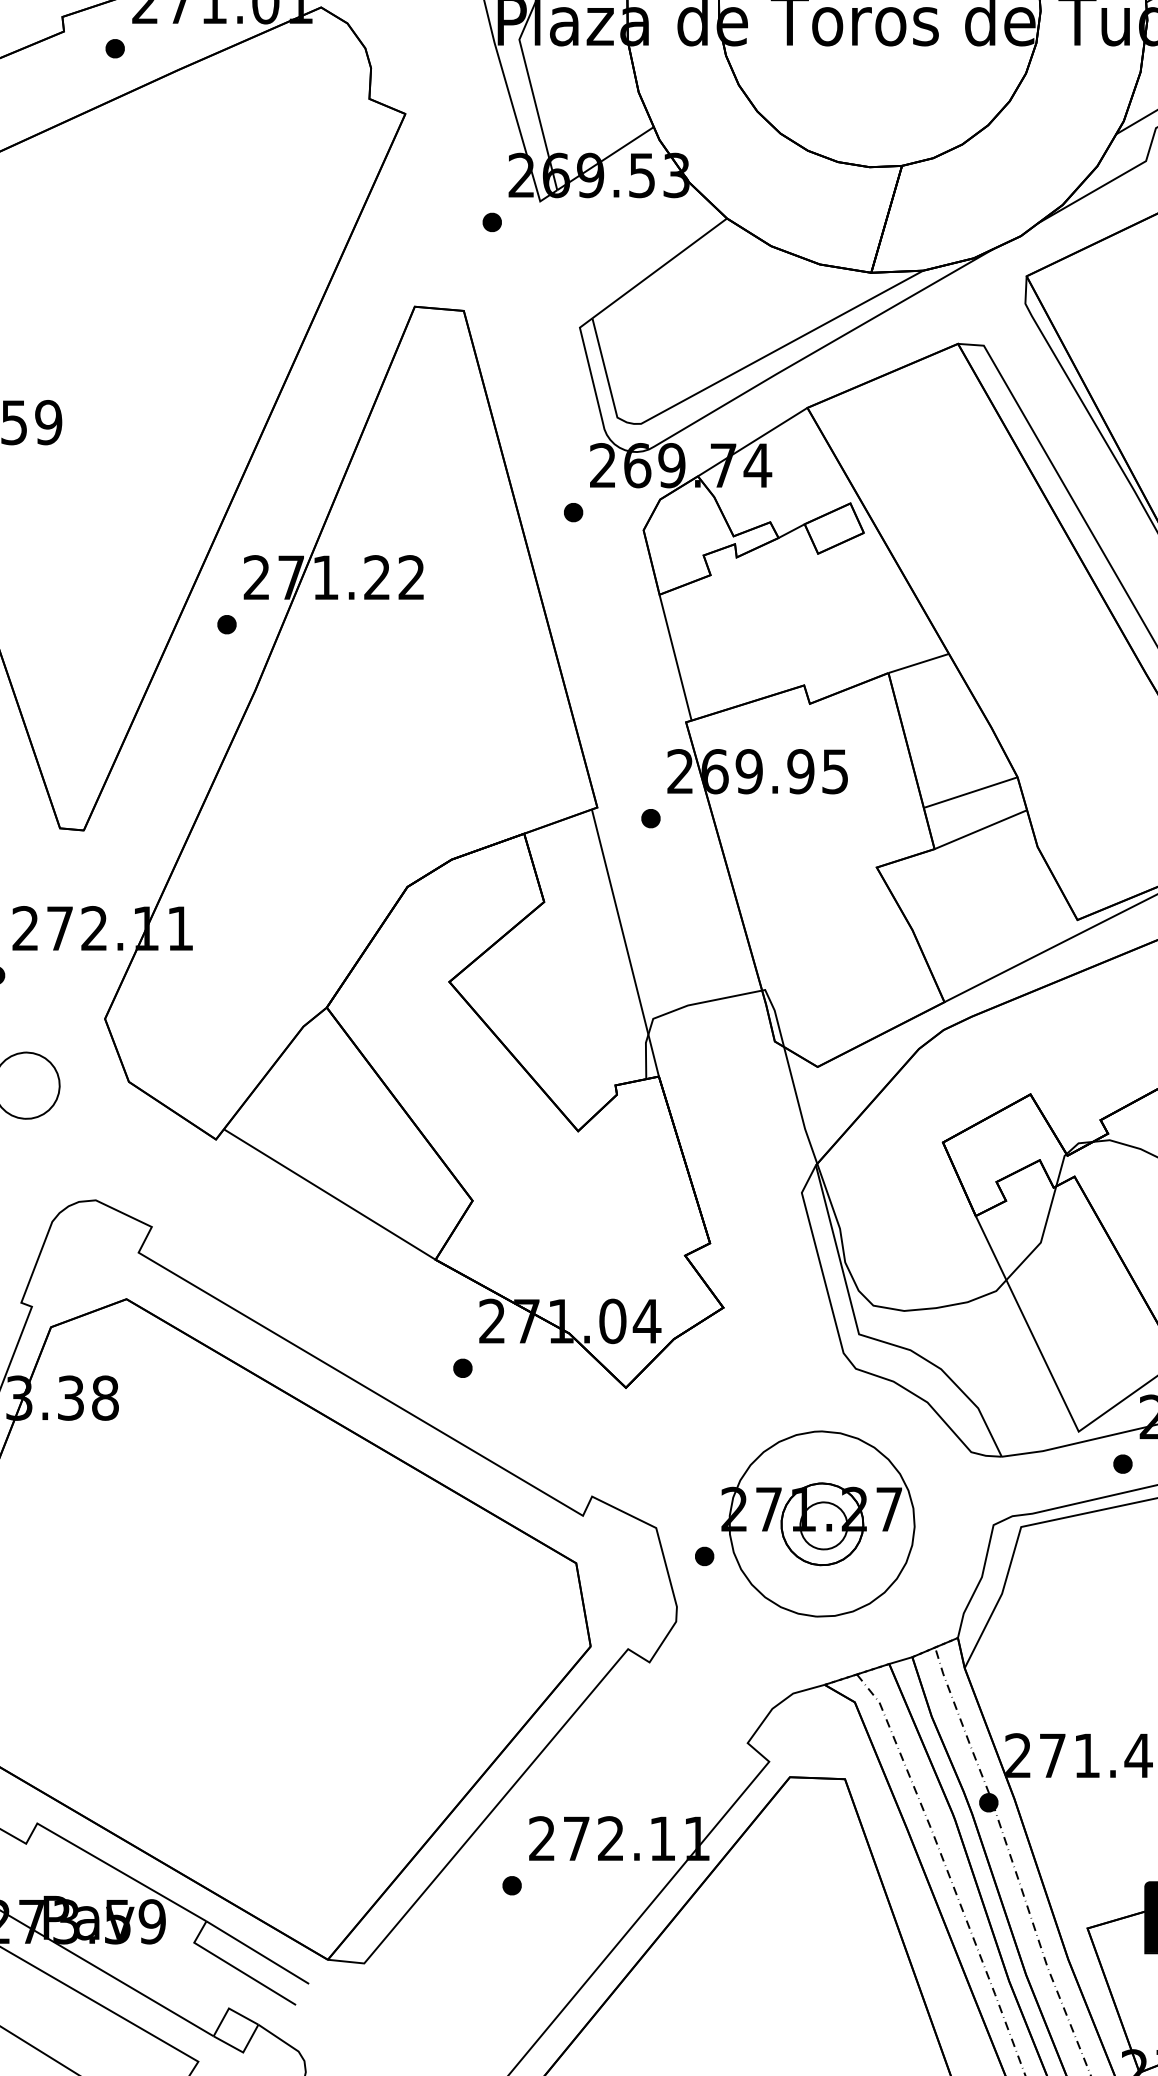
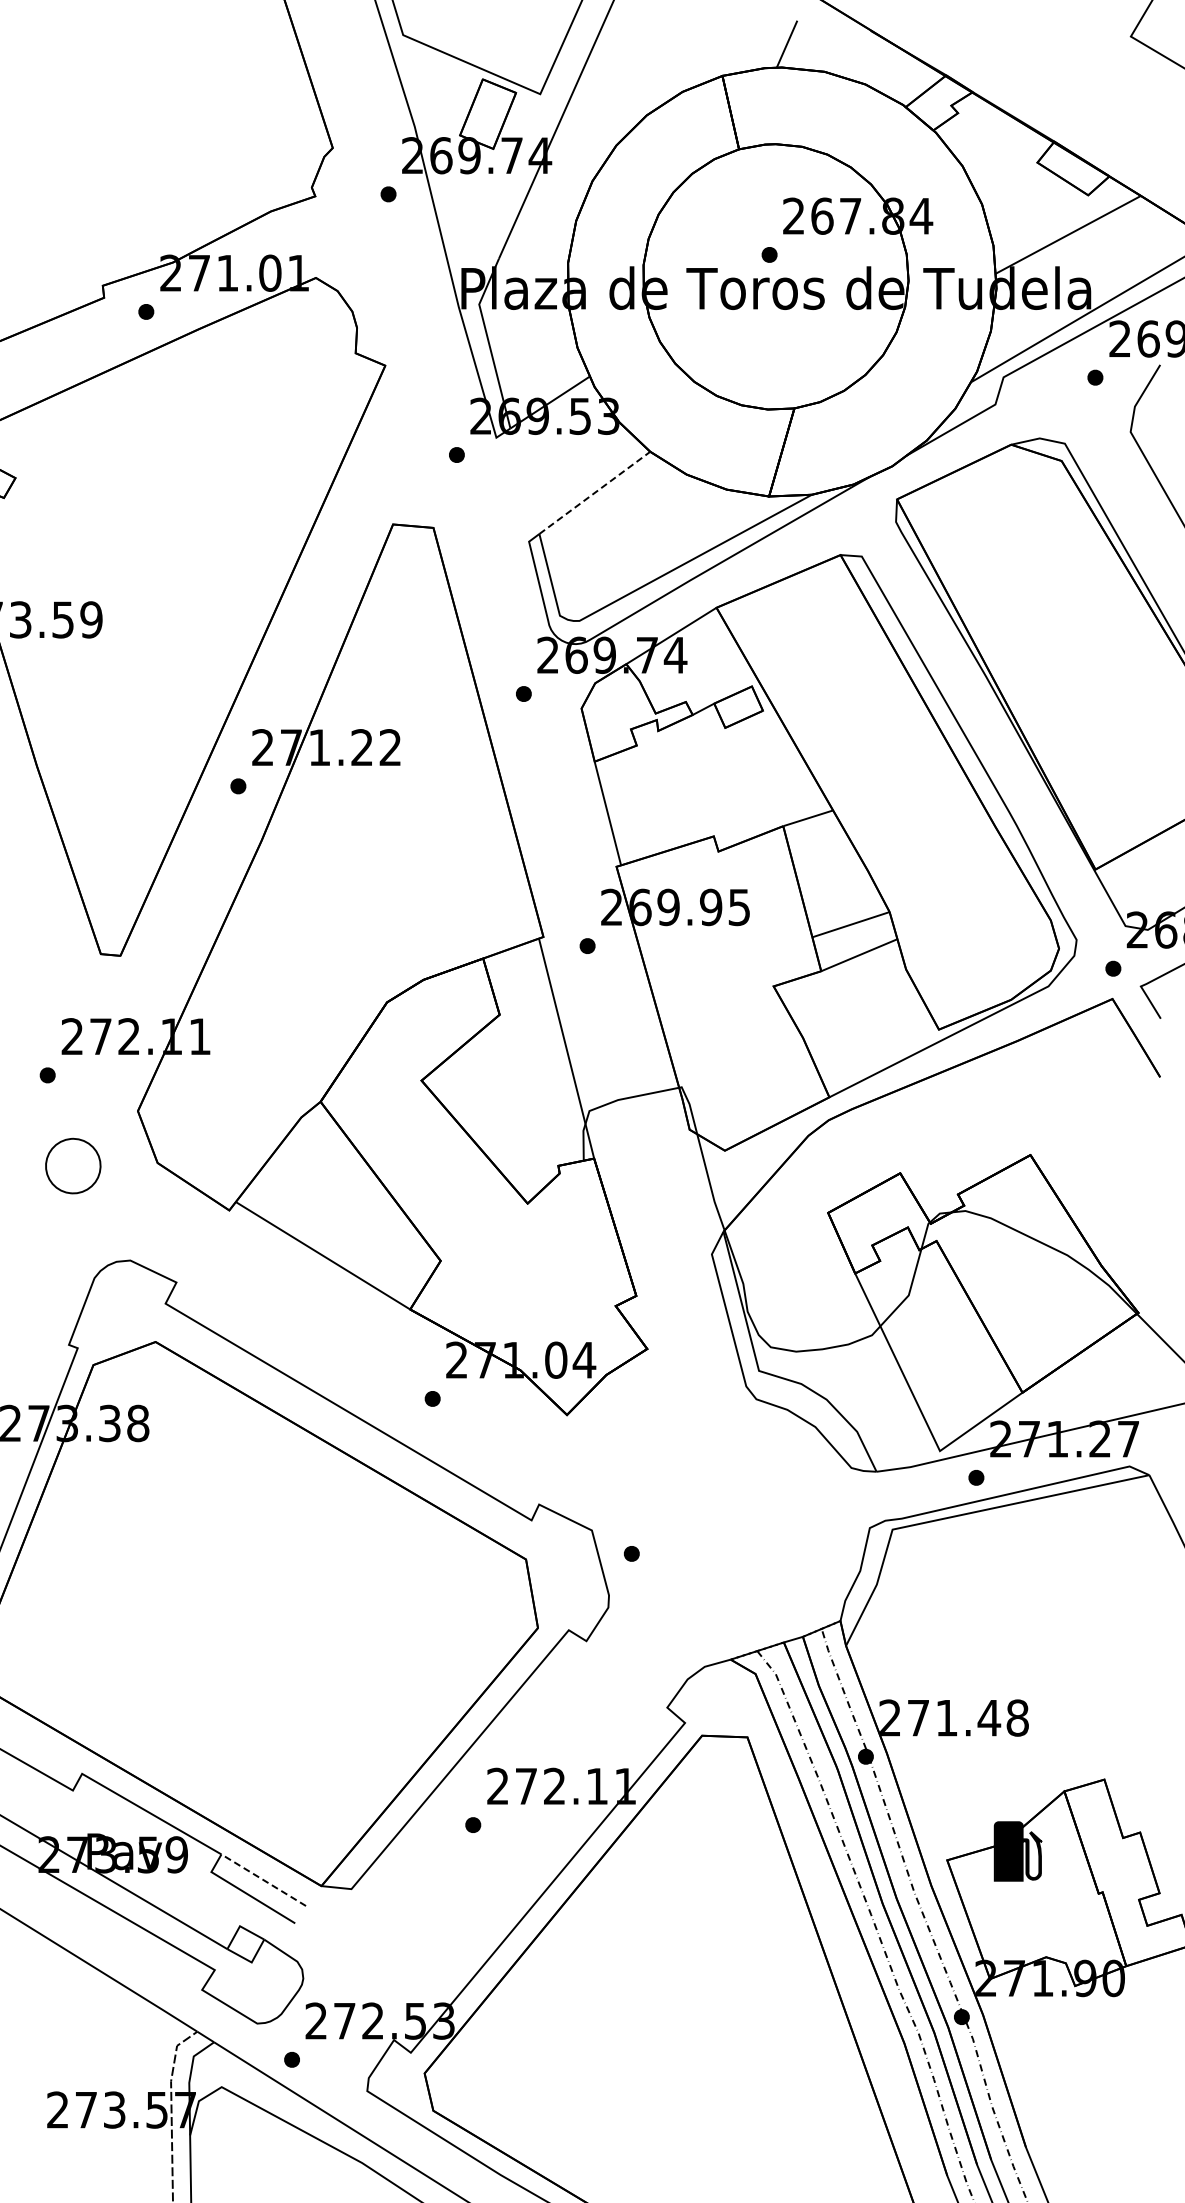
line: (660, 267) -> (595, 492), solid -> dashed
part: (818, 1524) -> (725, 1527), removed
line: (257, 1952) -> (263, 1880), solid -> dashed

